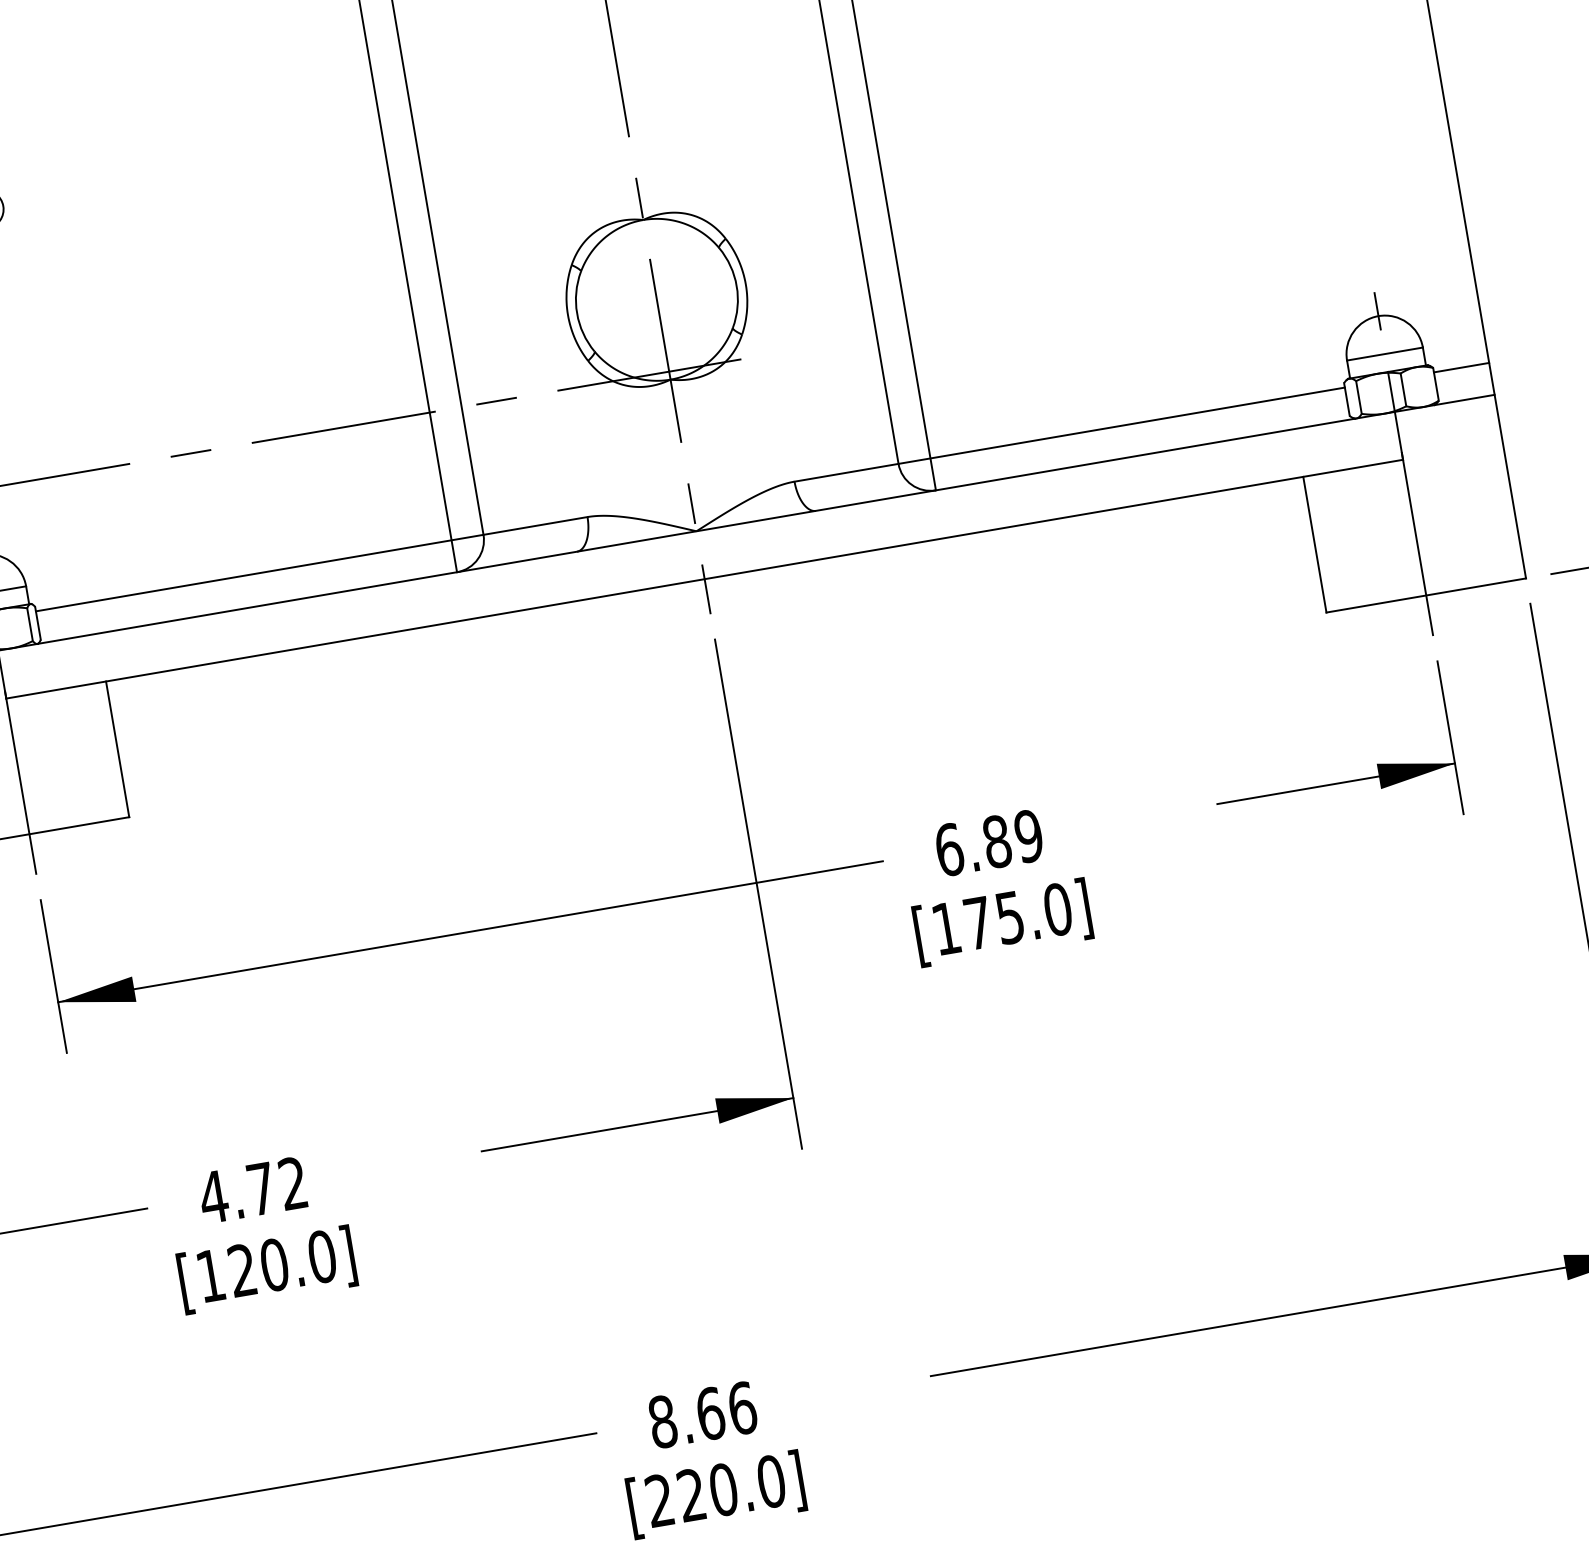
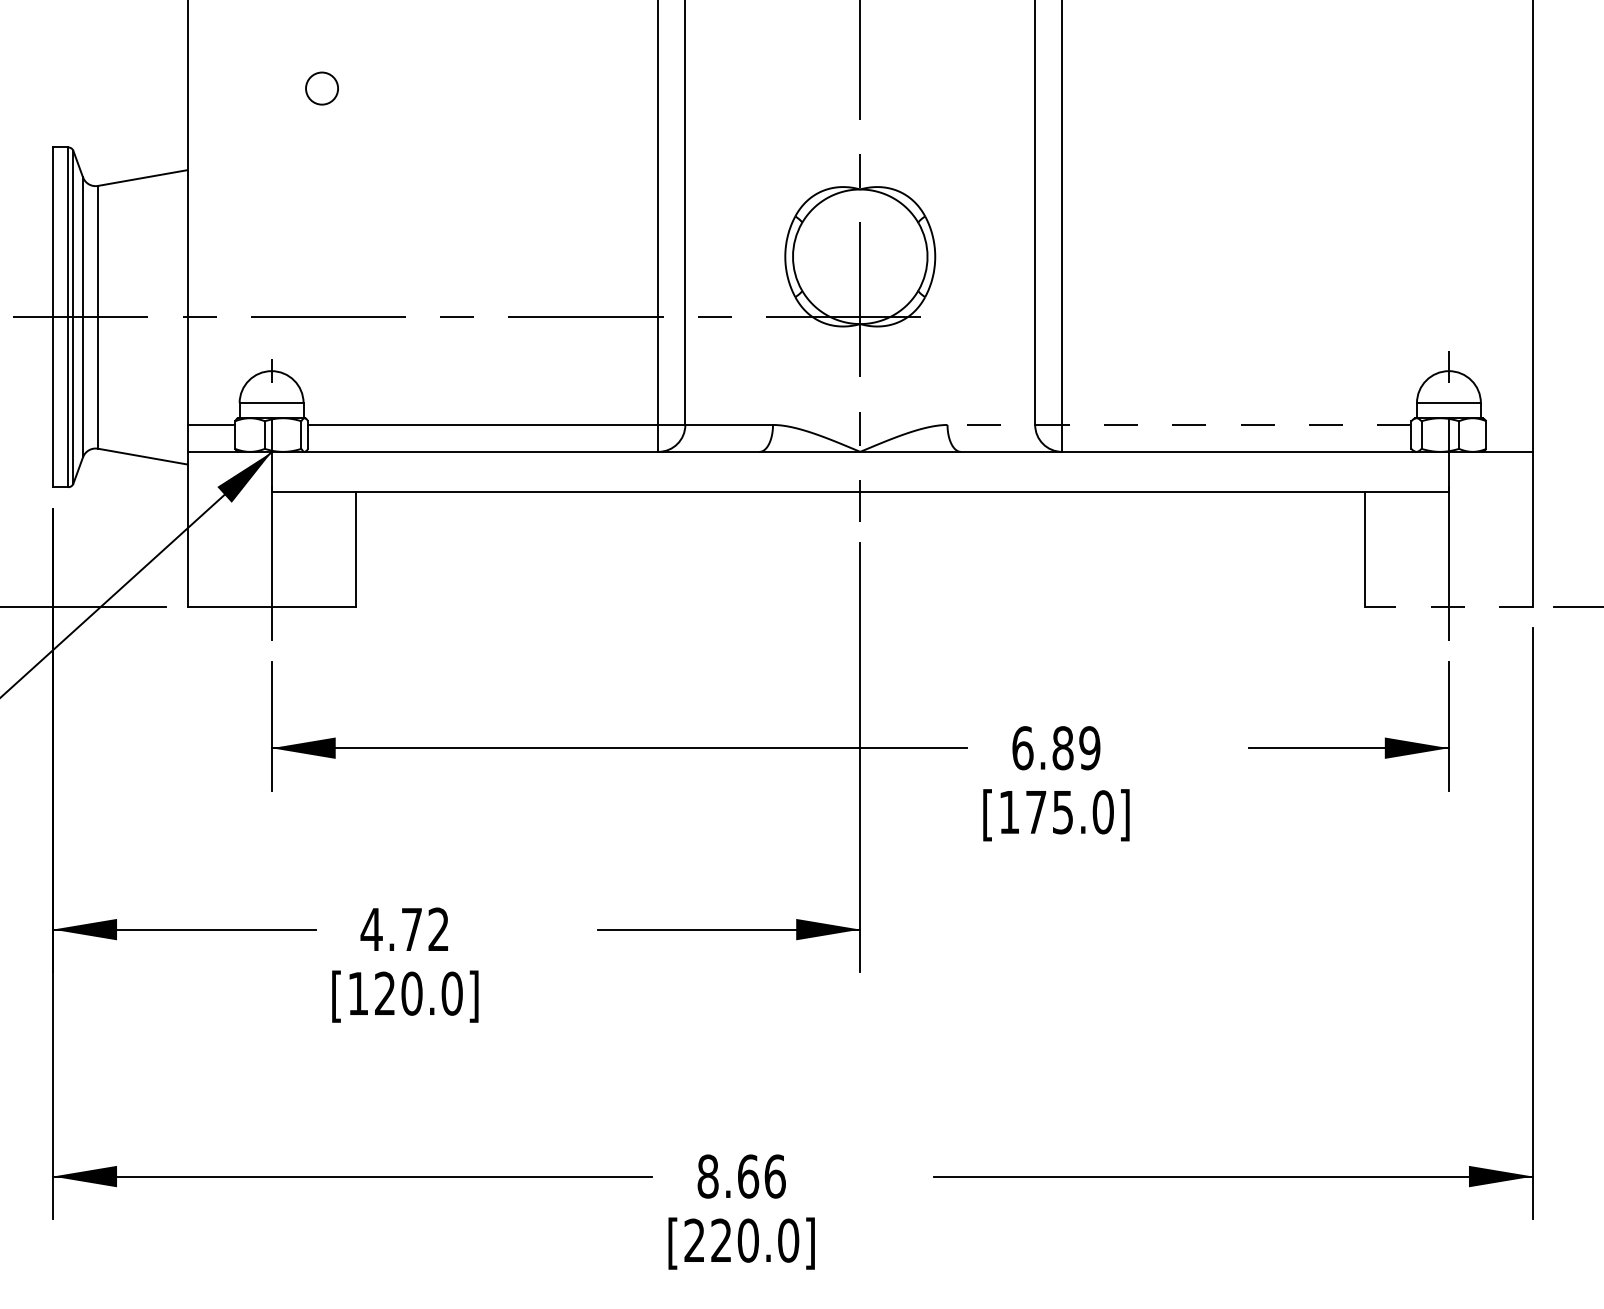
line: (1461, 367) -> (1509, 424), removed
line: (1069, 434) -> (1179, 424), solid -> dashed
line: (1425, 595) -> (1448, 606), solid -> dashed

